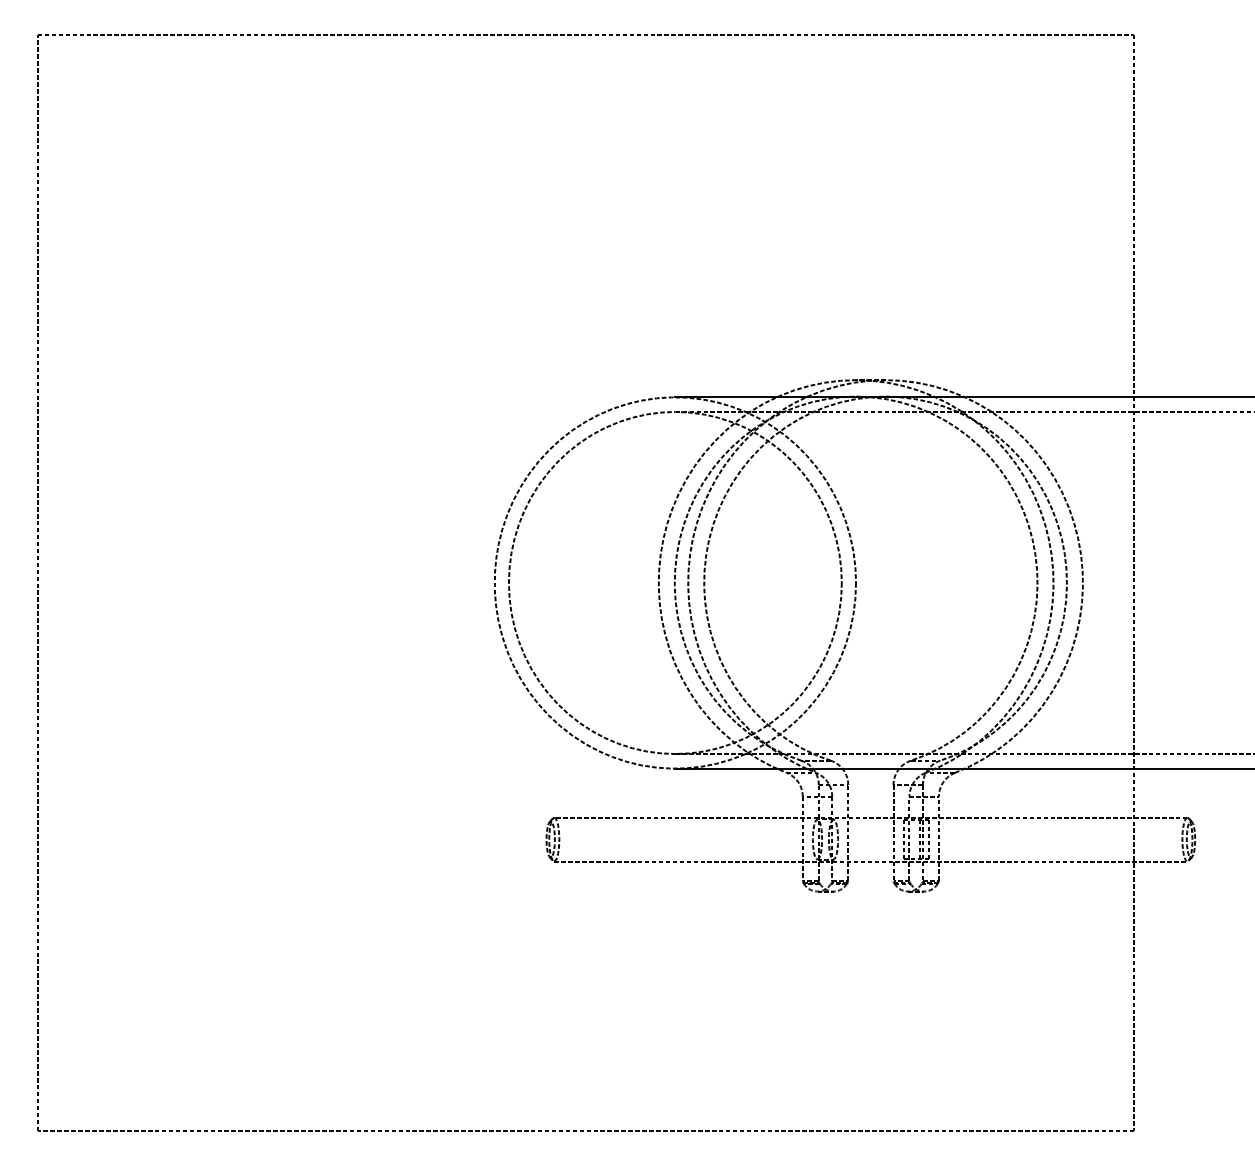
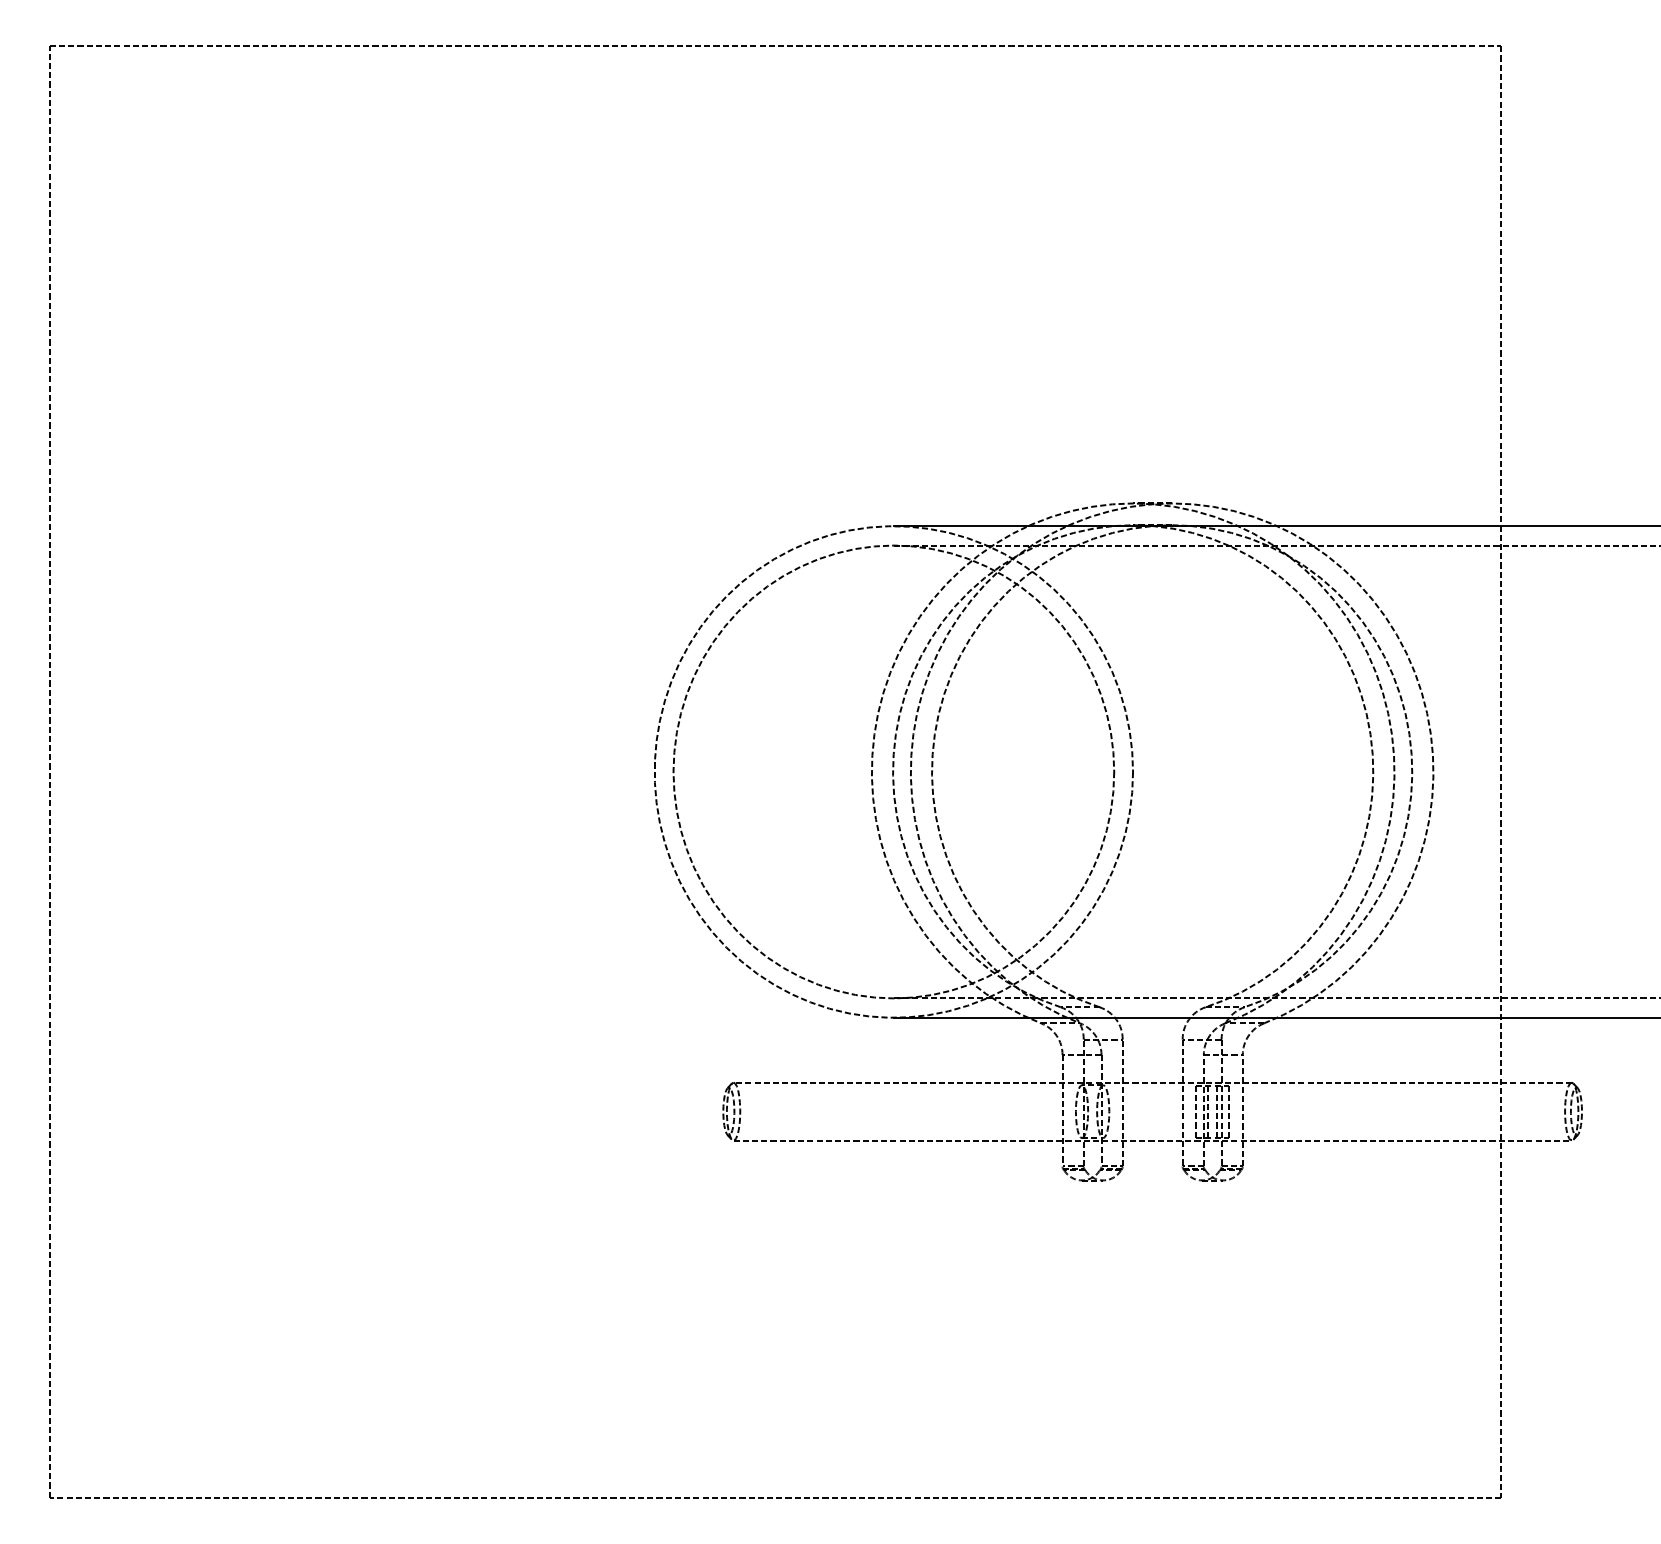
line: (913, 839) -> (1208, 1111), added

